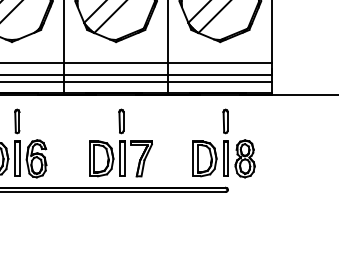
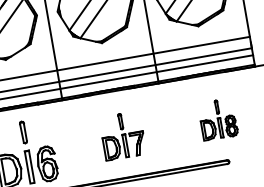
part: (120, 142) -> (122, 135), size x0.7
part: (223, 143) -> (217, 119), size x0.6

